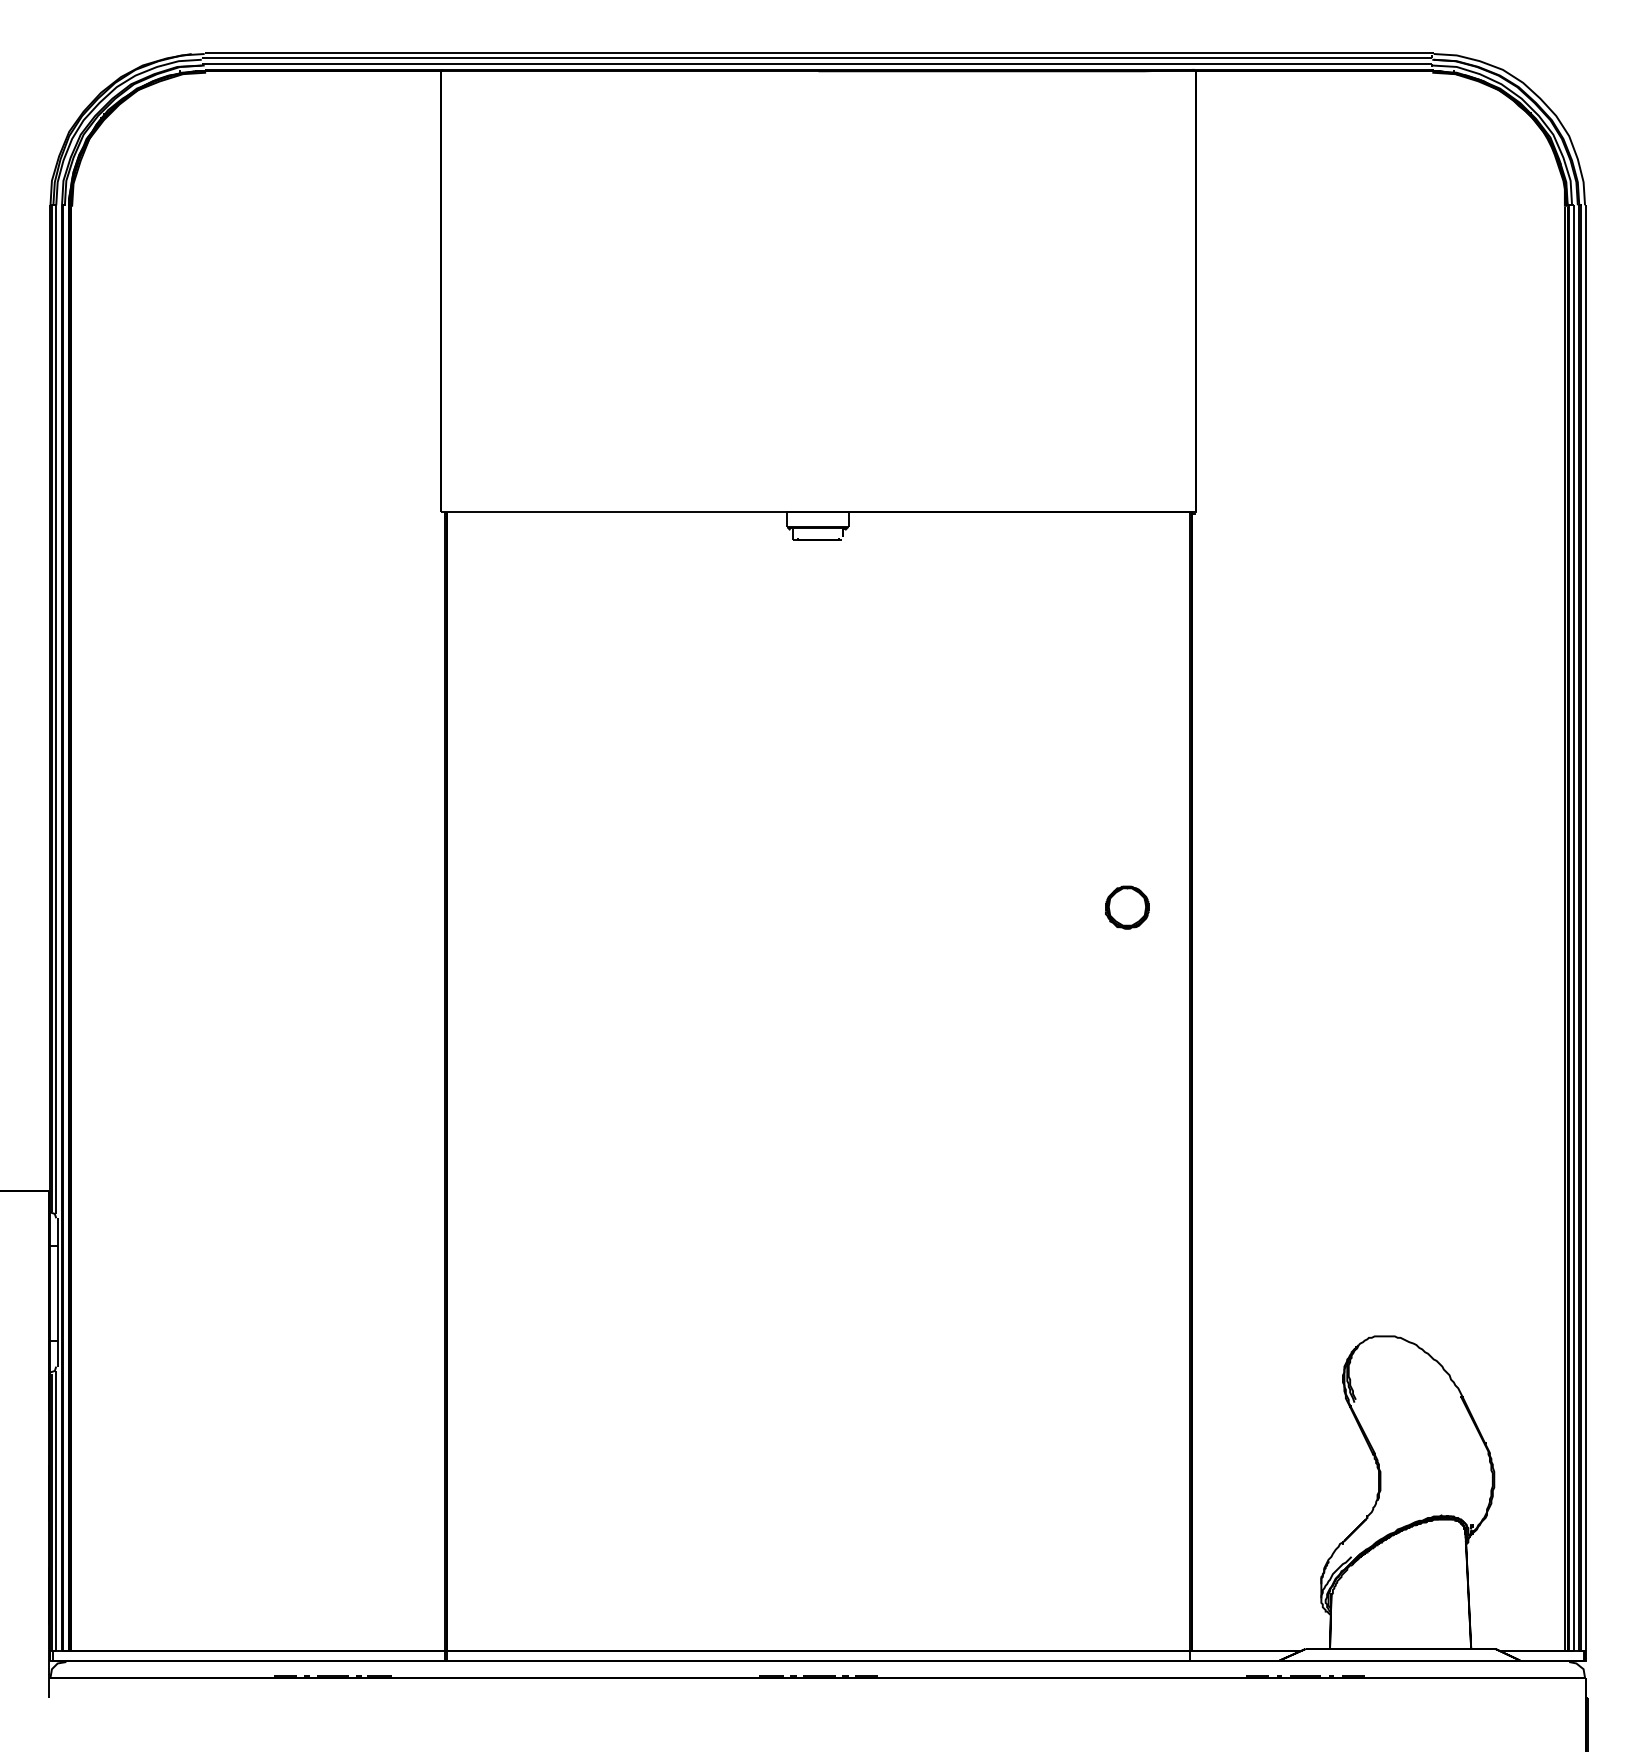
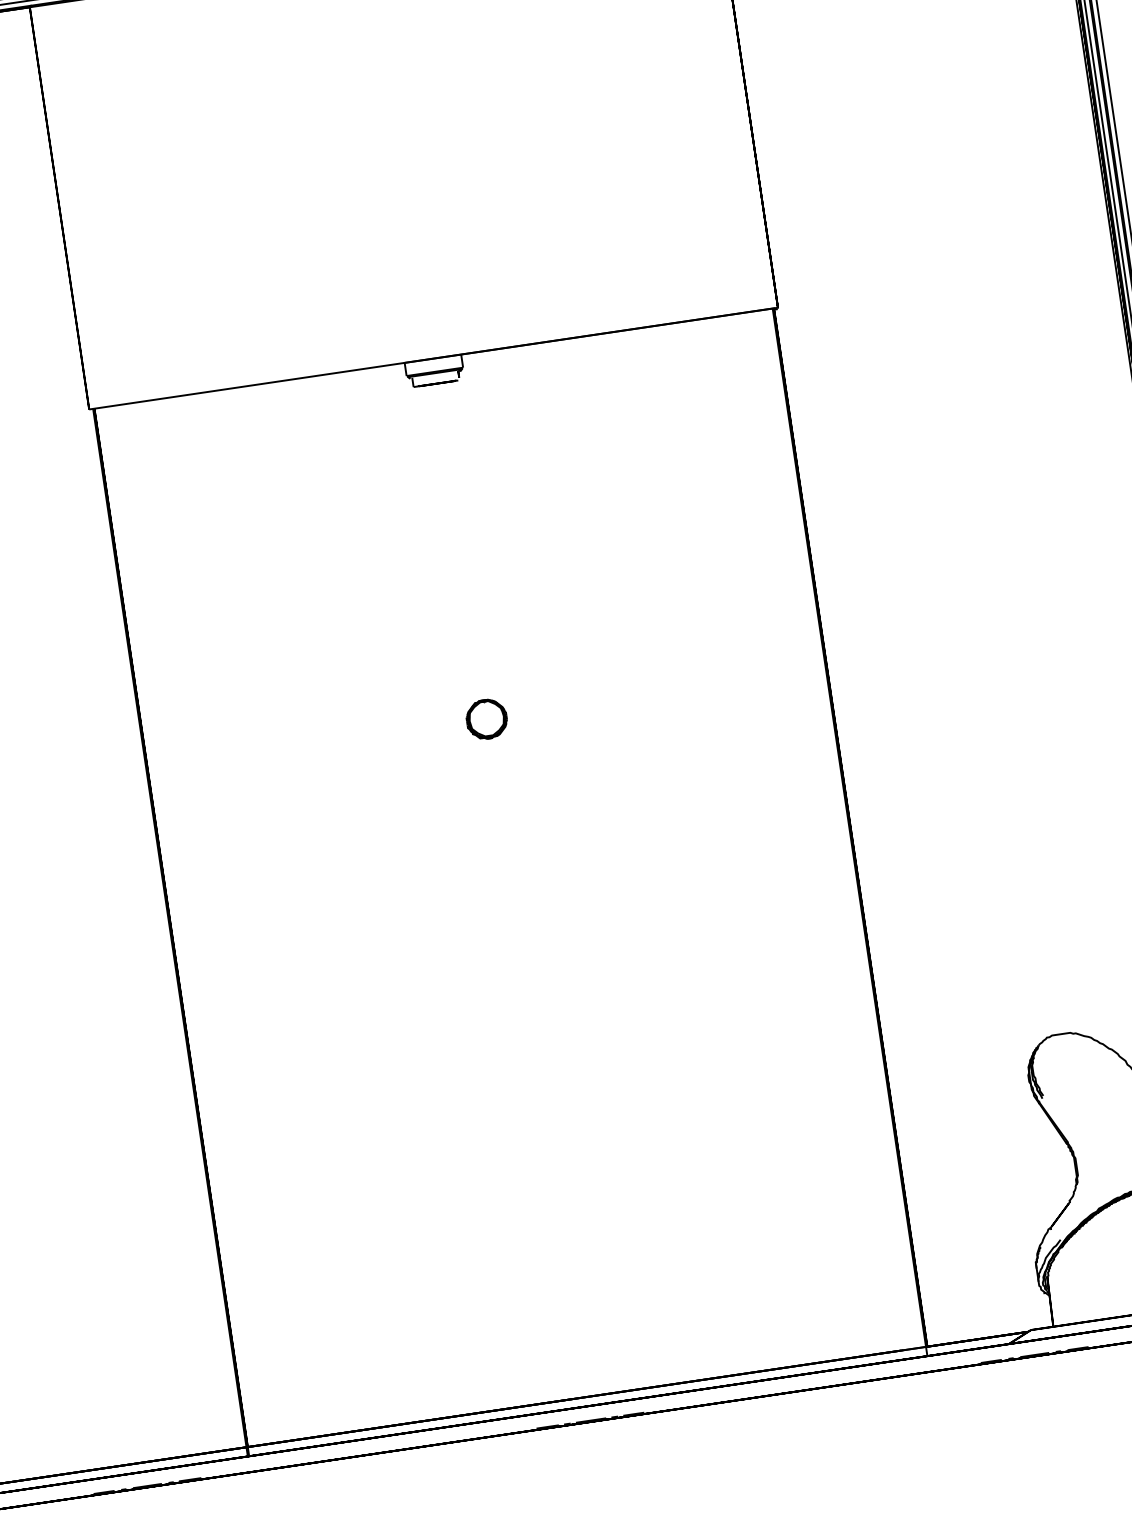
part: (1127, 907) -> (486, 719), moved

